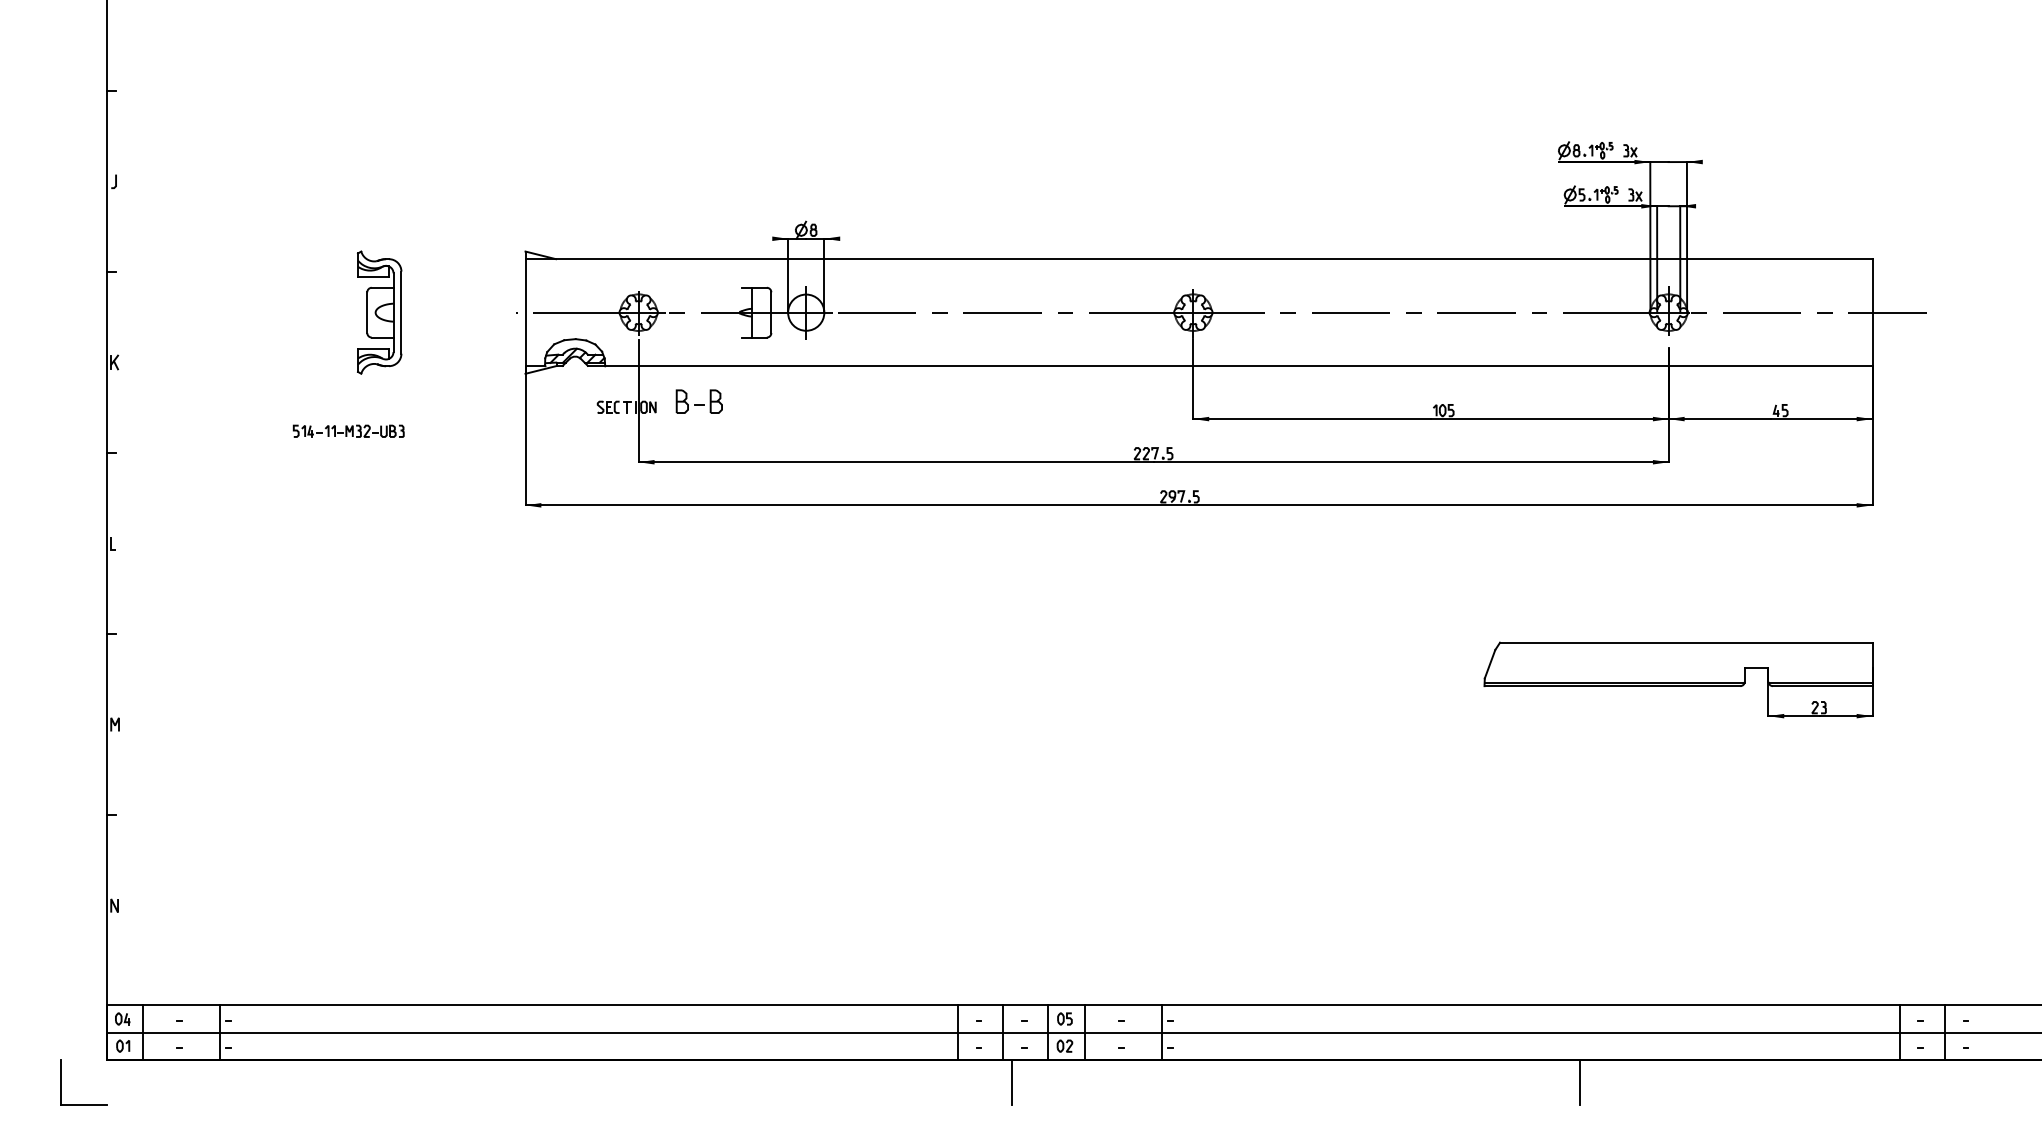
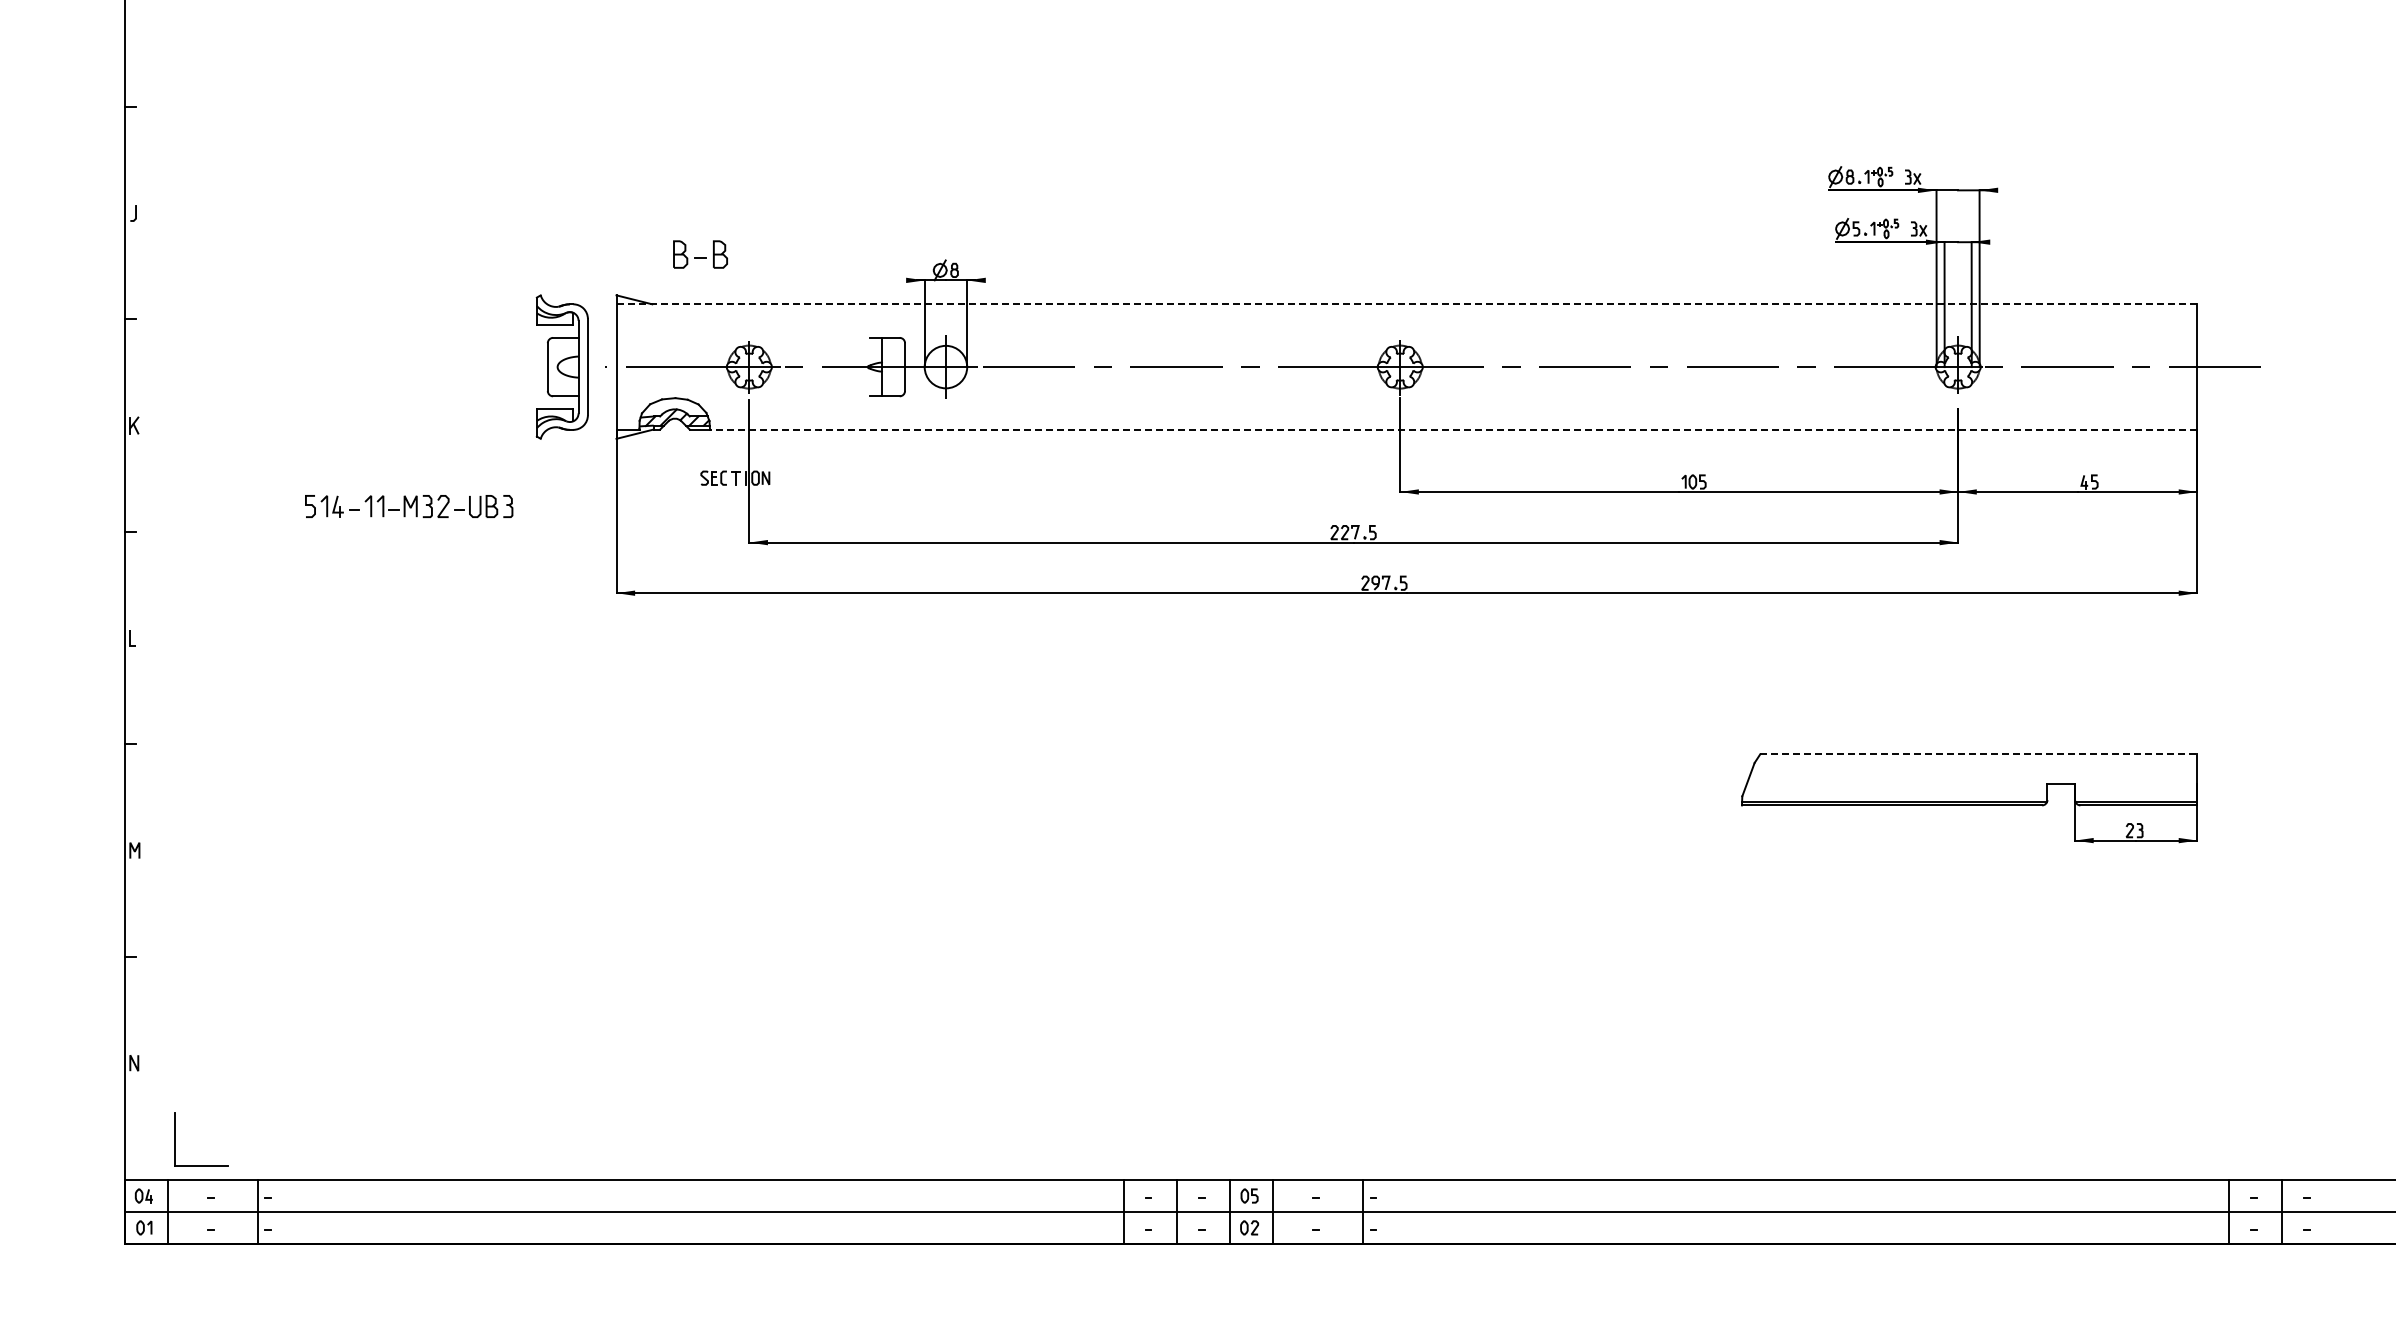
line: (1199, 259) -> (1407, 304), solid -> dashed
part: (378, 312) -> (561, 366), moved
line: (1238, 365) -> (1453, 429), solid -> dashed
part: (699, 401) -> (700, 254), moved
part: (348, 430) -> (408, 505), size x1.6
line: (1686, 642) -> (1978, 754), solid -> dashed
line: (1012, 1081) -> (1187, 1269), removed
line: (1580, 1081) -> (1854, 1269), removed
part: (61, 1082) -> (175, 1139), moved

